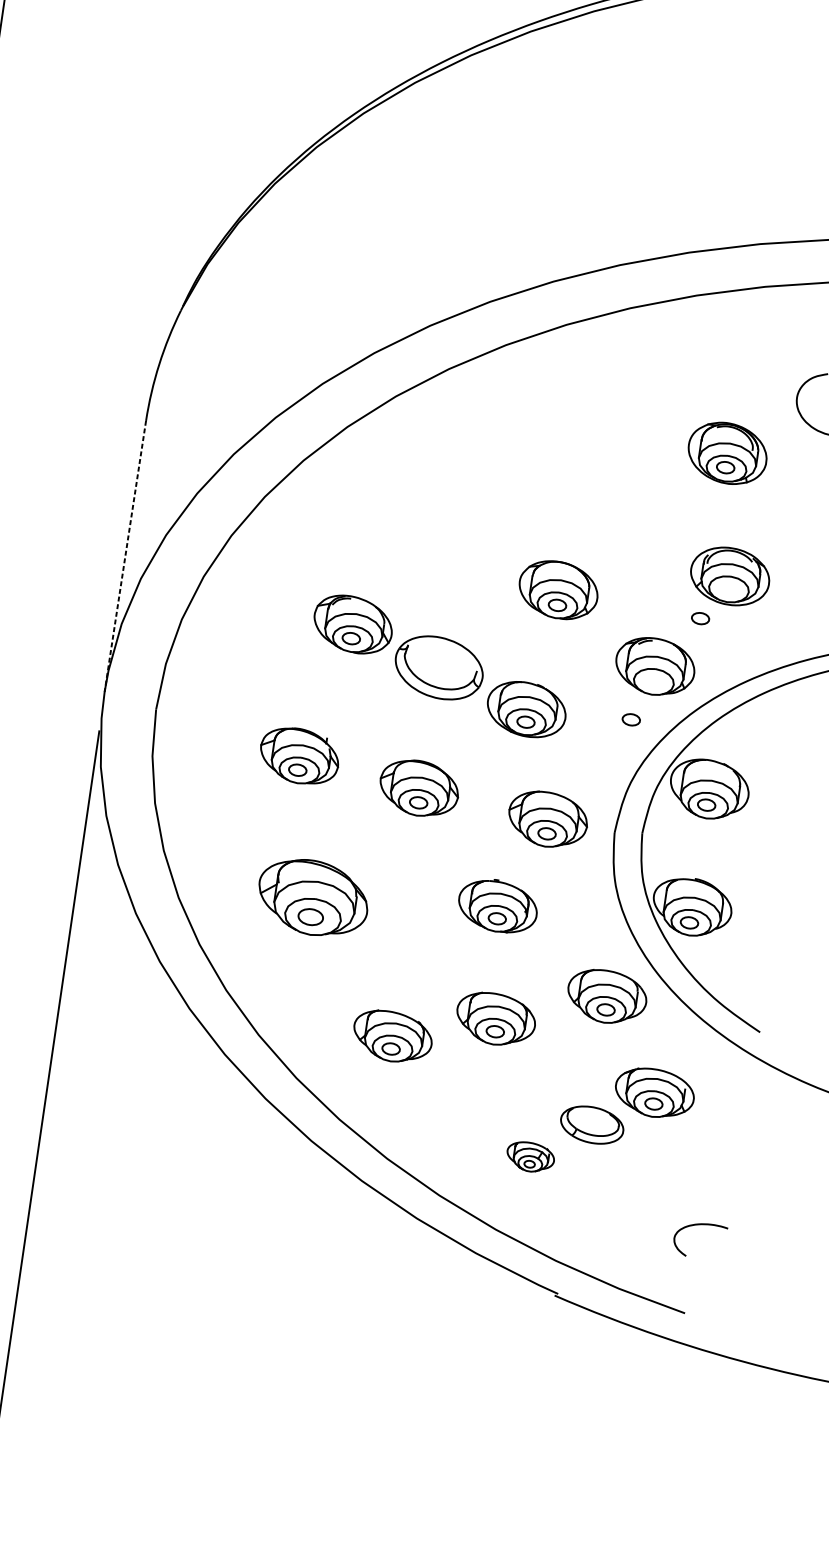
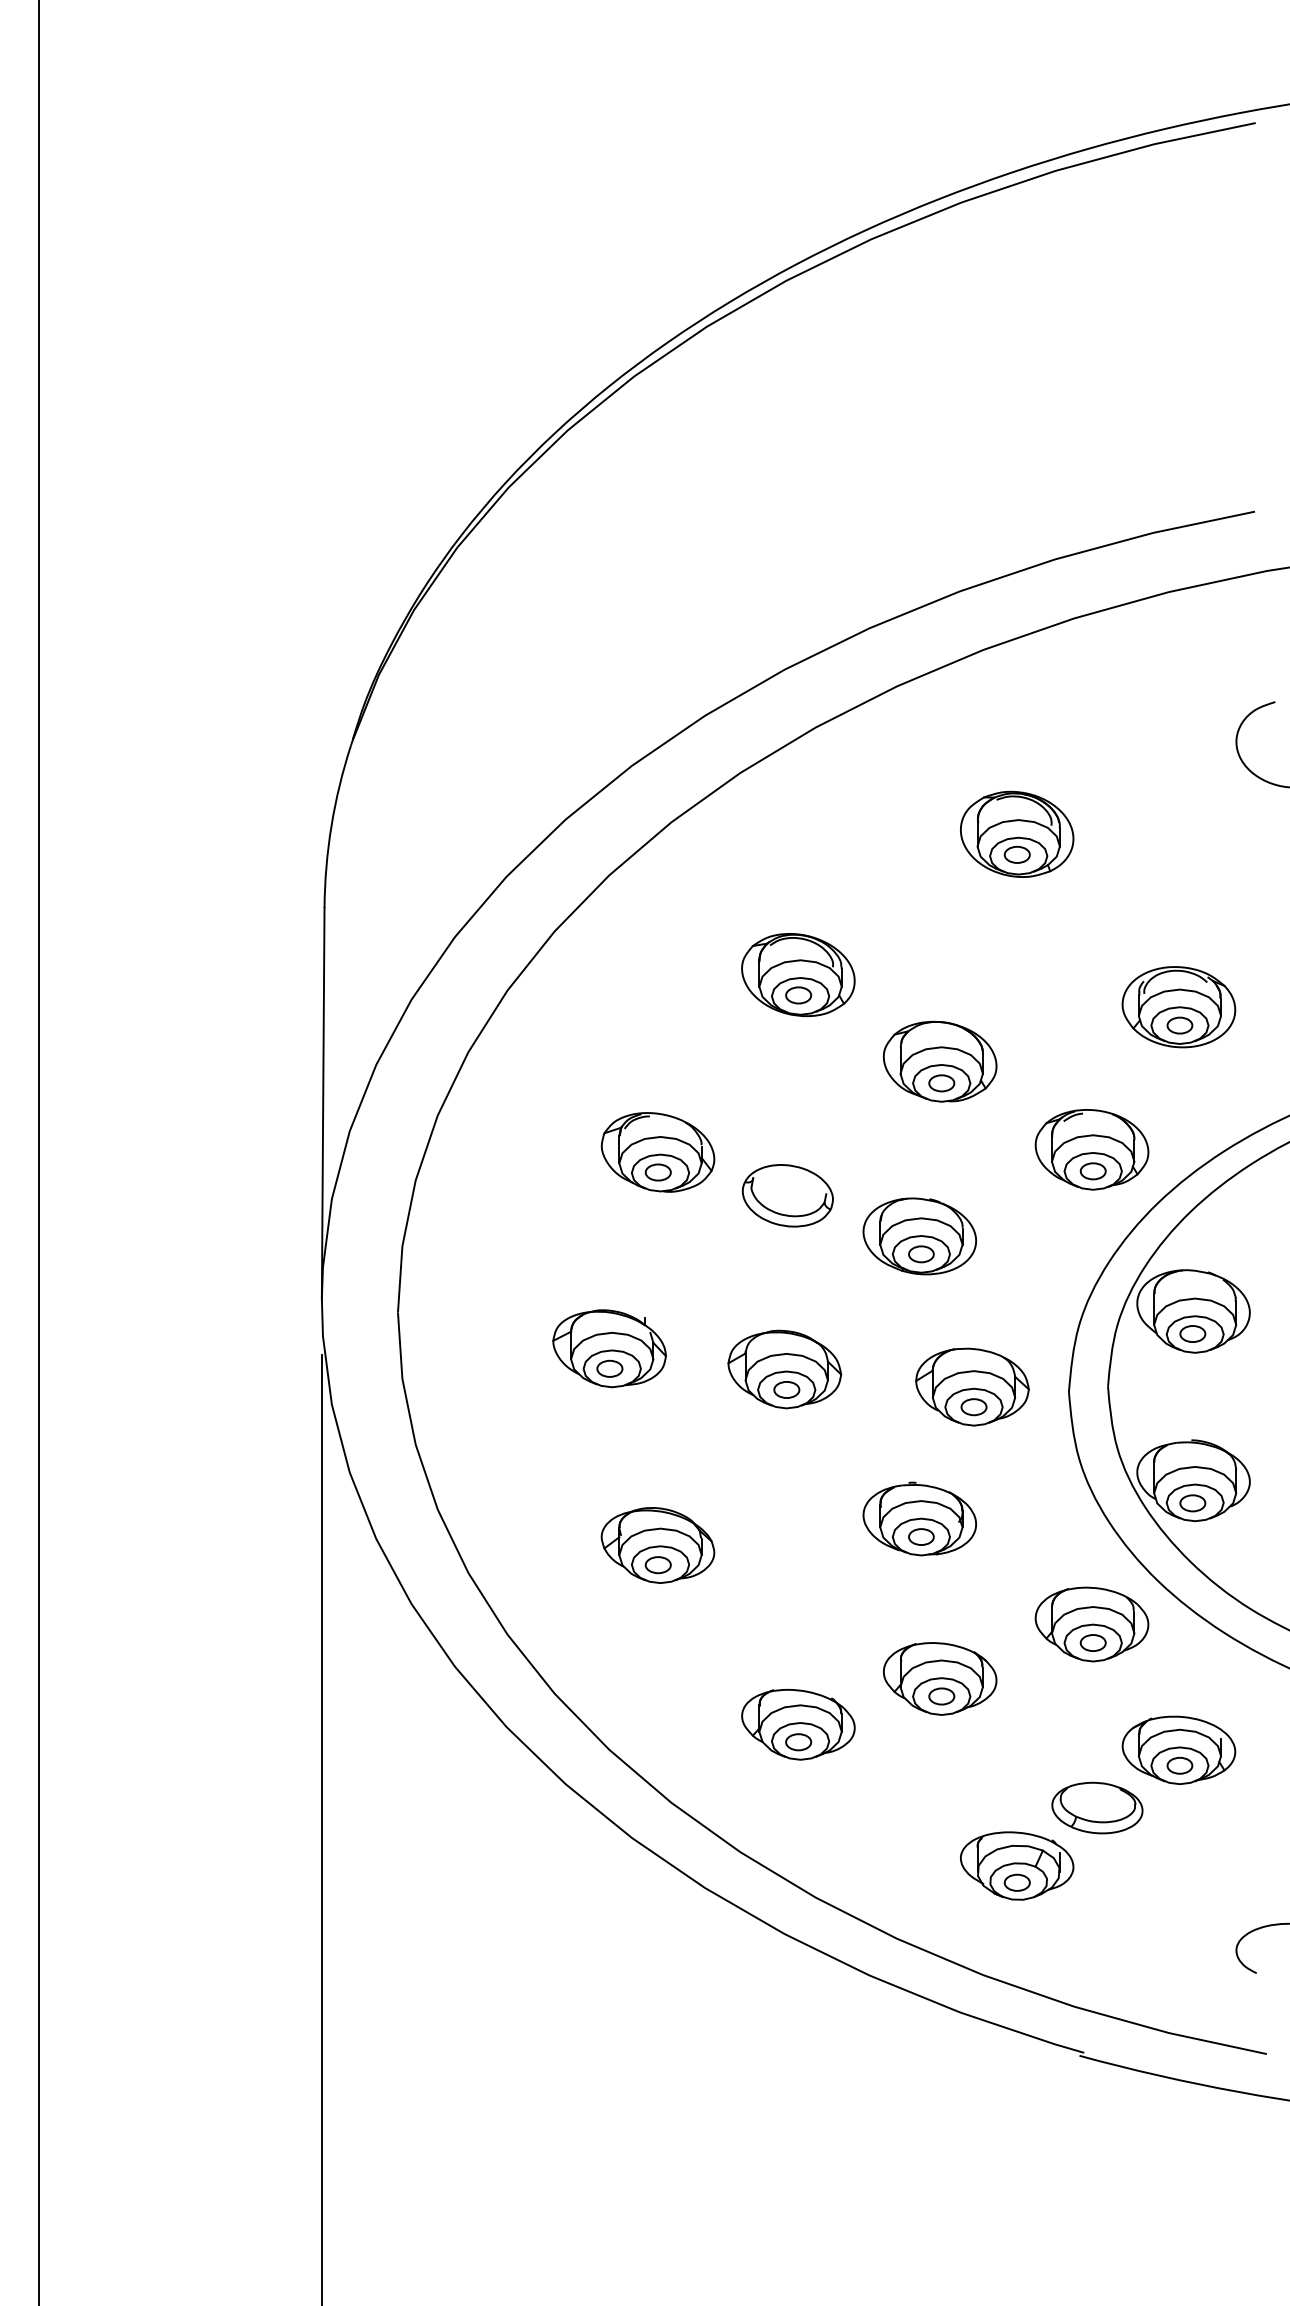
part: (727, 452) -> (1017, 833), moved
part: (468, 515) -> (798, 975), added
line: (125, 556) -> (323, 1103), dashed -> solid
part: (700, 618) -> (1179, 1025), moved
part: (438, 667) -> (787, 1195), size x0.71
part: (630, 719) -> (1092, 1171), moved
part: (312, 897) -> (657, 1545), size x0.71
part: (530, 1156) -> (1017, 1865), size x1.67

